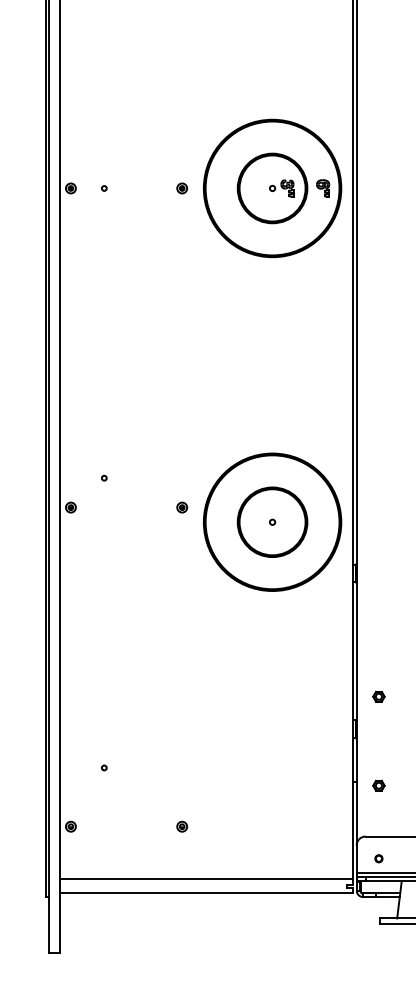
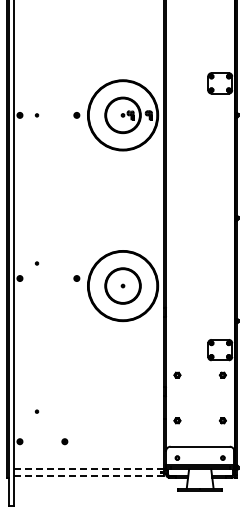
part: (181, 826) -> (64, 441), moved
line: (206, 879) -> (89, 468), solid -> dashed
line: (206, 892) -> (89, 475), solid -> dashed

